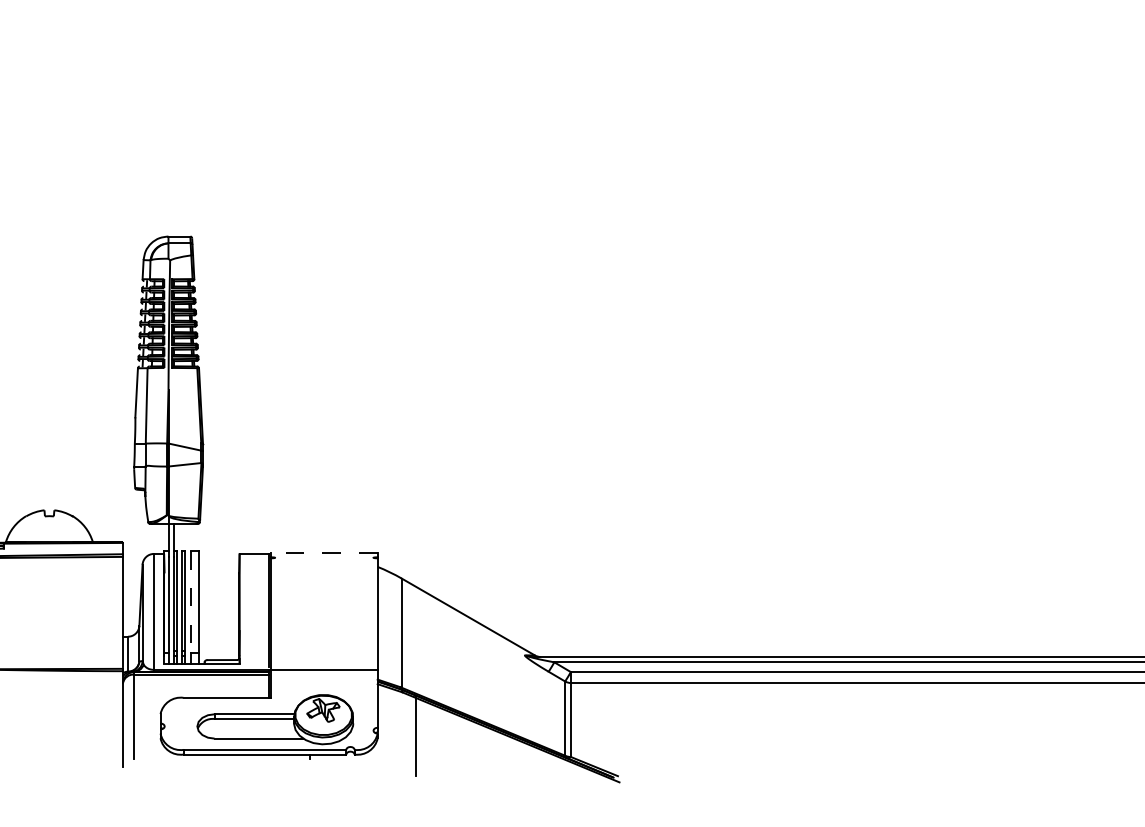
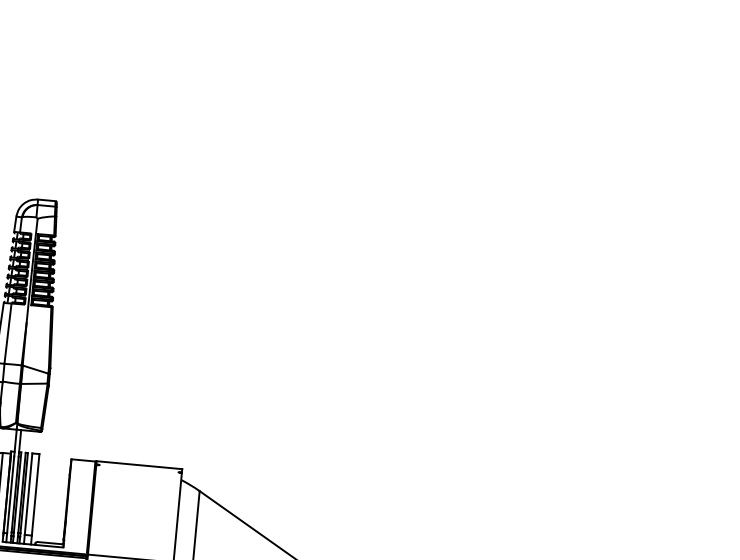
line: (323, 553) -> (138, 465), dashed -> solid
line: (190, 601) -> (28, 493), dashed -> solid

